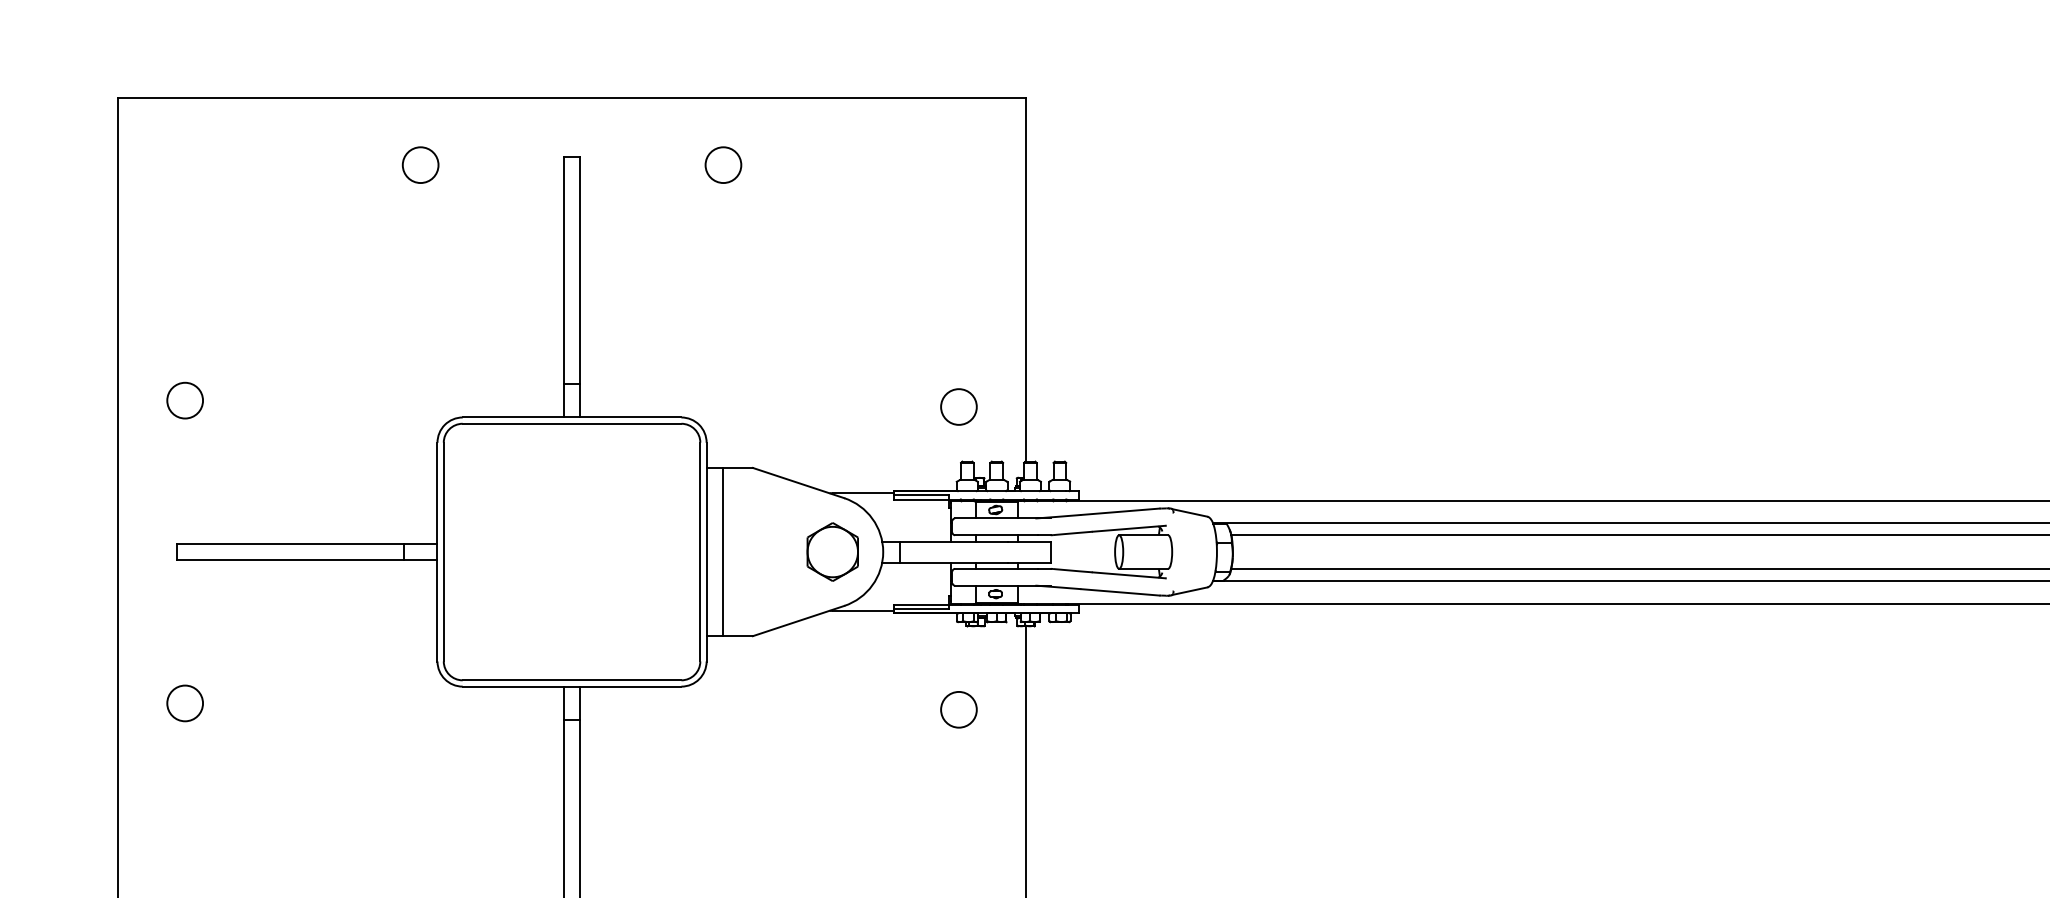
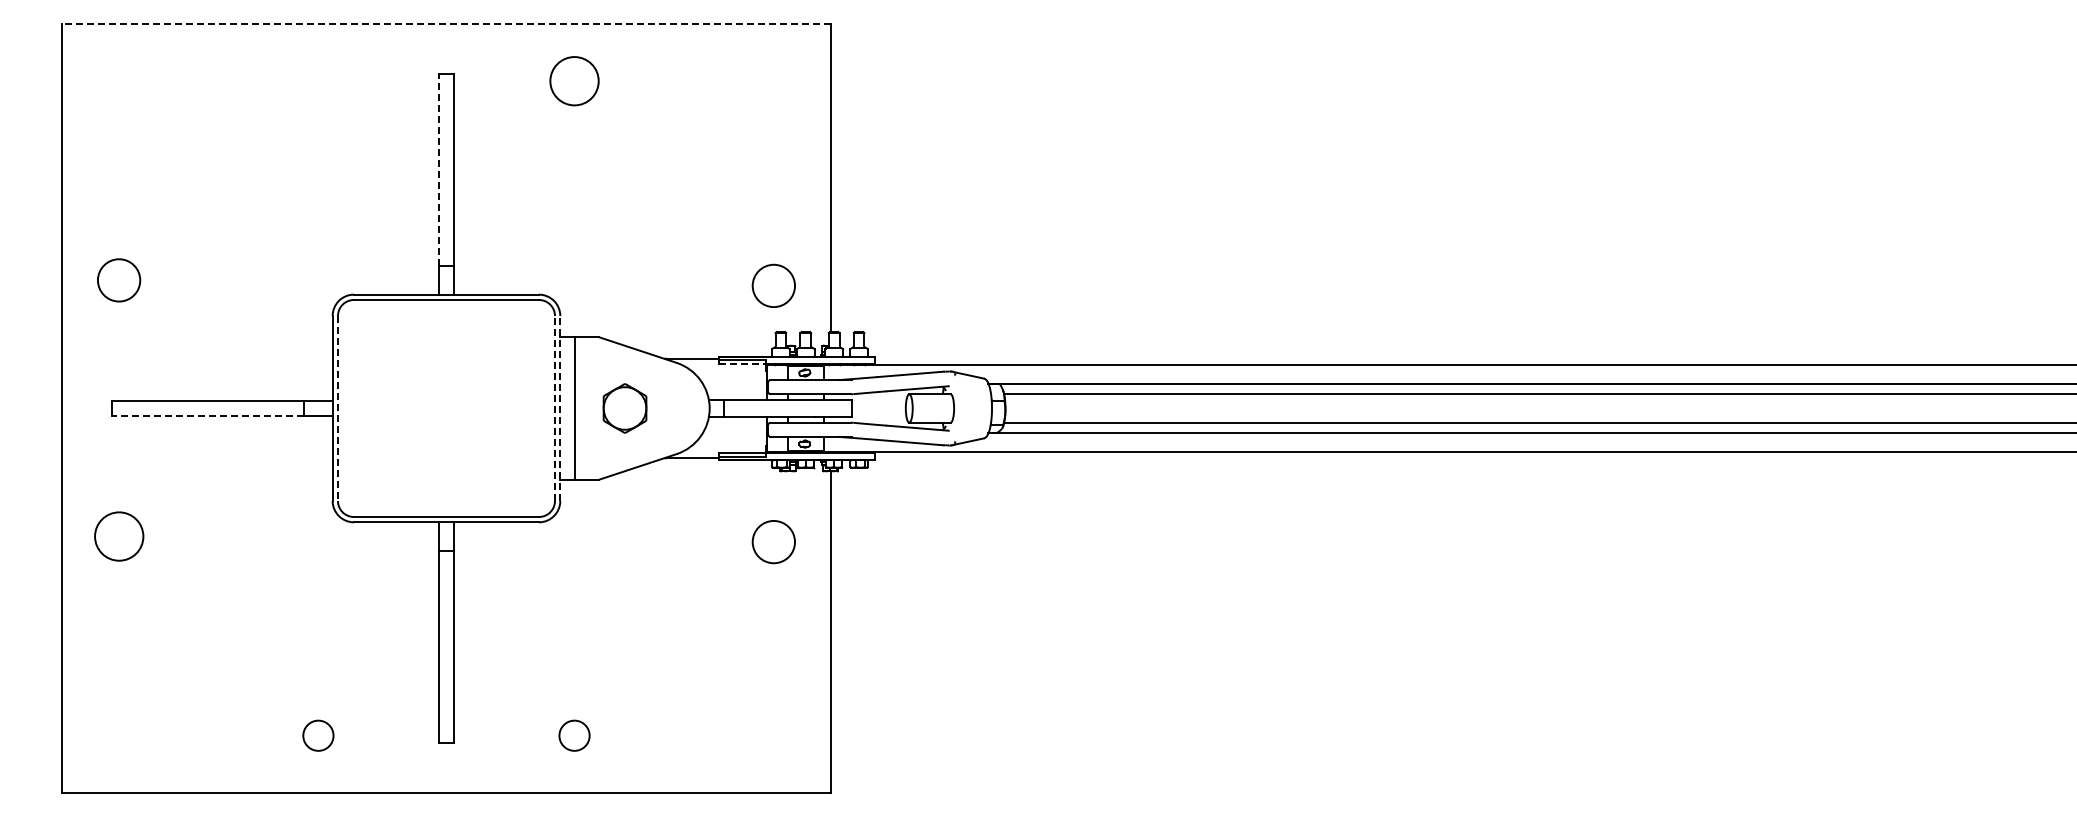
line: (570, 98) -> (445, 24), solid -> dashed
circle: (420, 165) -> (318, 81), removed
circle: (723, 165) -> (574, 81), size x1.6
line: (563, 269) -> (439, 169), solid -> dashed
circle: (185, 400) -> (119, 280), size x1.4
circle: (958, 406) -> (773, 285), size x1.4
line: (922, 500) -> (742, 364), solid -> dashed
line: (699, 550) -> (554, 407), solid -> dashed
line: (443, 552) -> (337, 408), solid -> dashed
line: (706, 552) -> (560, 408), solid -> dashed
part: (832, 552) -> (624, 408), moved
line: (289, 560) -> (207, 415), solid -> dashed
circle: (185, 703) -> (119, 536), size x1.6
circle: (958, 709) -> (773, 541), size x1.4

